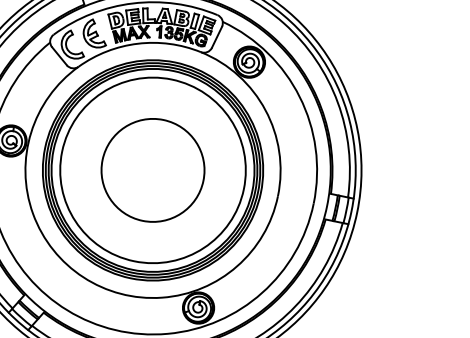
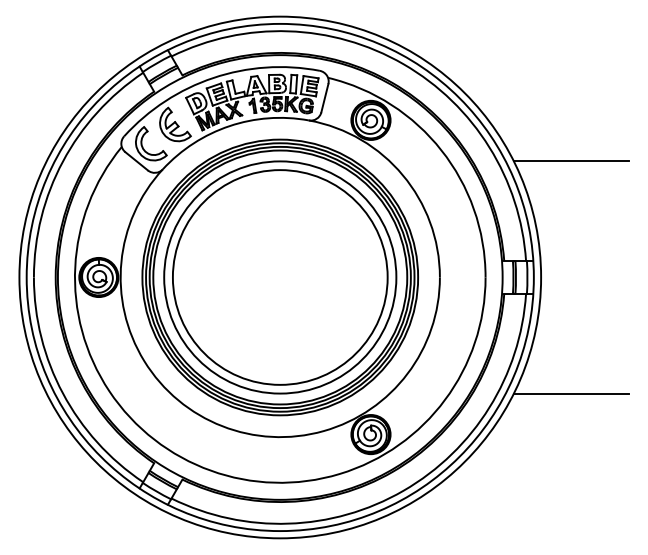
line: (398, 126) -> (570, 161), added
circle: (152, 170) -> (279, 277), size x1.67
line: (361, 308) -> (570, 393), added

